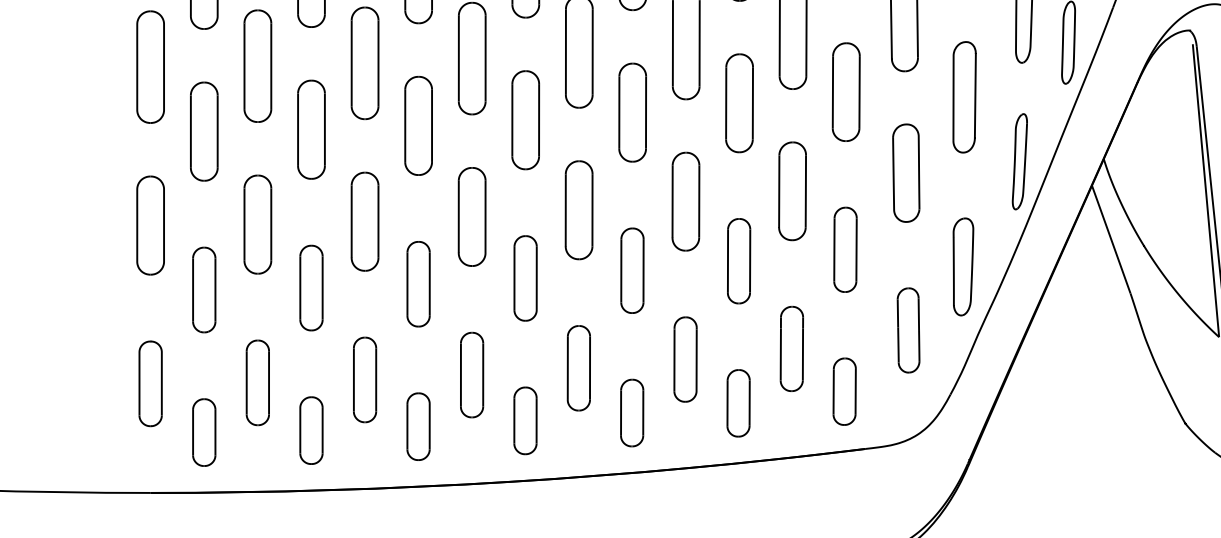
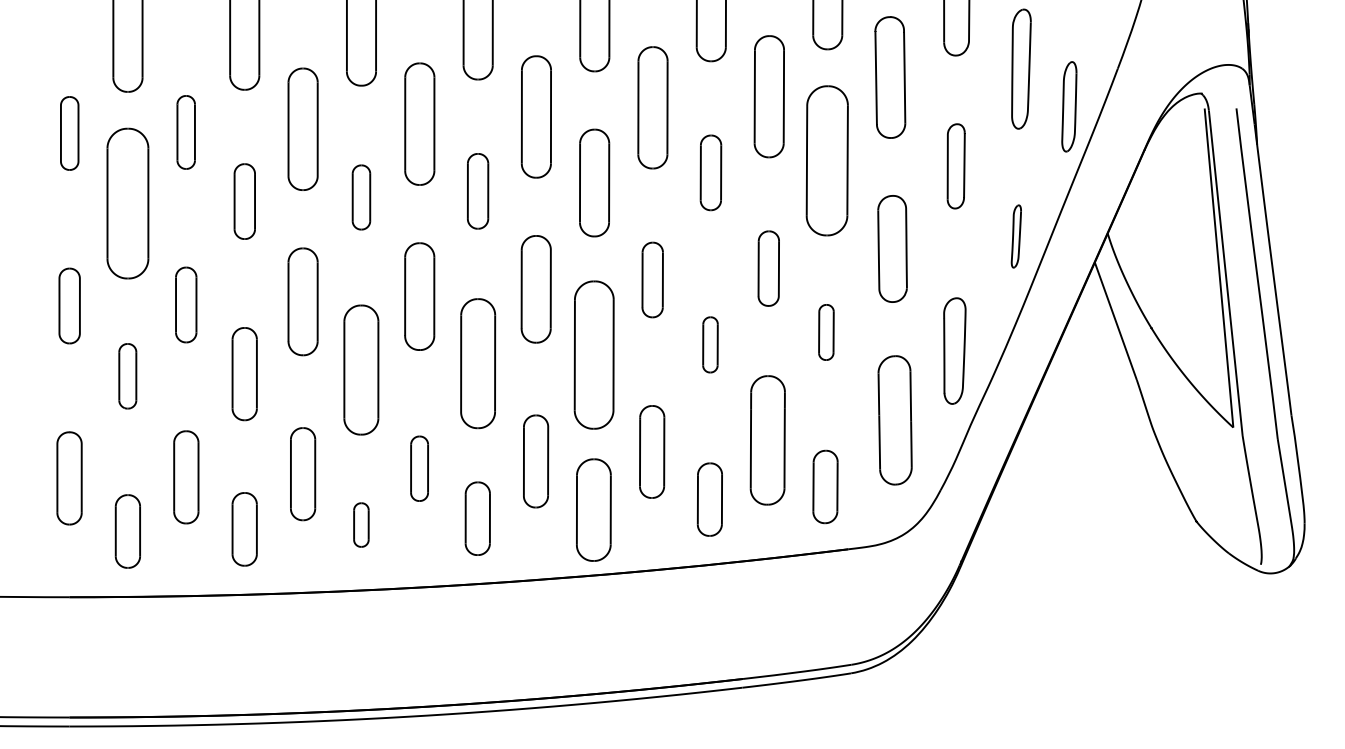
part: (257, 66) -> (185, 132), size x0.6
part: (150, 67) -> (69, 133), size x0.6
part: (845, 91) -> (826, 160), size x1.4
part: (964, 97) -> (956, 166), size x0.7
part: (739, 102) -> (710, 172), size x0.7
part: (525, 120) -> (477, 191), size x0.7
part: (418, 125) -> (361, 197), size x0.6
part: (311, 129) -> (244, 201), size x0.7
part: (203, 131) -> (127, 203), size x1.4
part: (1020, 161) -> (1016, 236), size x0.6
part: (792, 191) -> (768, 268), size x0.7
part: (685, 201) -> (652, 279), size x0.7
part: (257, 224) -> (185, 304), size x0.7
part: (150, 225) -> (69, 305), size x0.7
part: (845, 249) -> (826, 332), size x0.6
part: (739, 260) -> (710, 344), size x0.6
part: (632, 271) -> (594, 355), size x1.6
part: (525, 278) -> (477, 363), size x1.4
part: (418, 283) -> (361, 369), size x1.4
part: (203, 290) -> (127, 376), size x0.7
part: (908, 329) -> (894, 419), size x1.4
part: (792, 349) -> (768, 440), size x1.4
part: (471, 374) -> (419, 468), size x0.7
part: (632, 413) -> (594, 510), size x1.4
part: (418, 426) -> (361, 524), size x0.6

